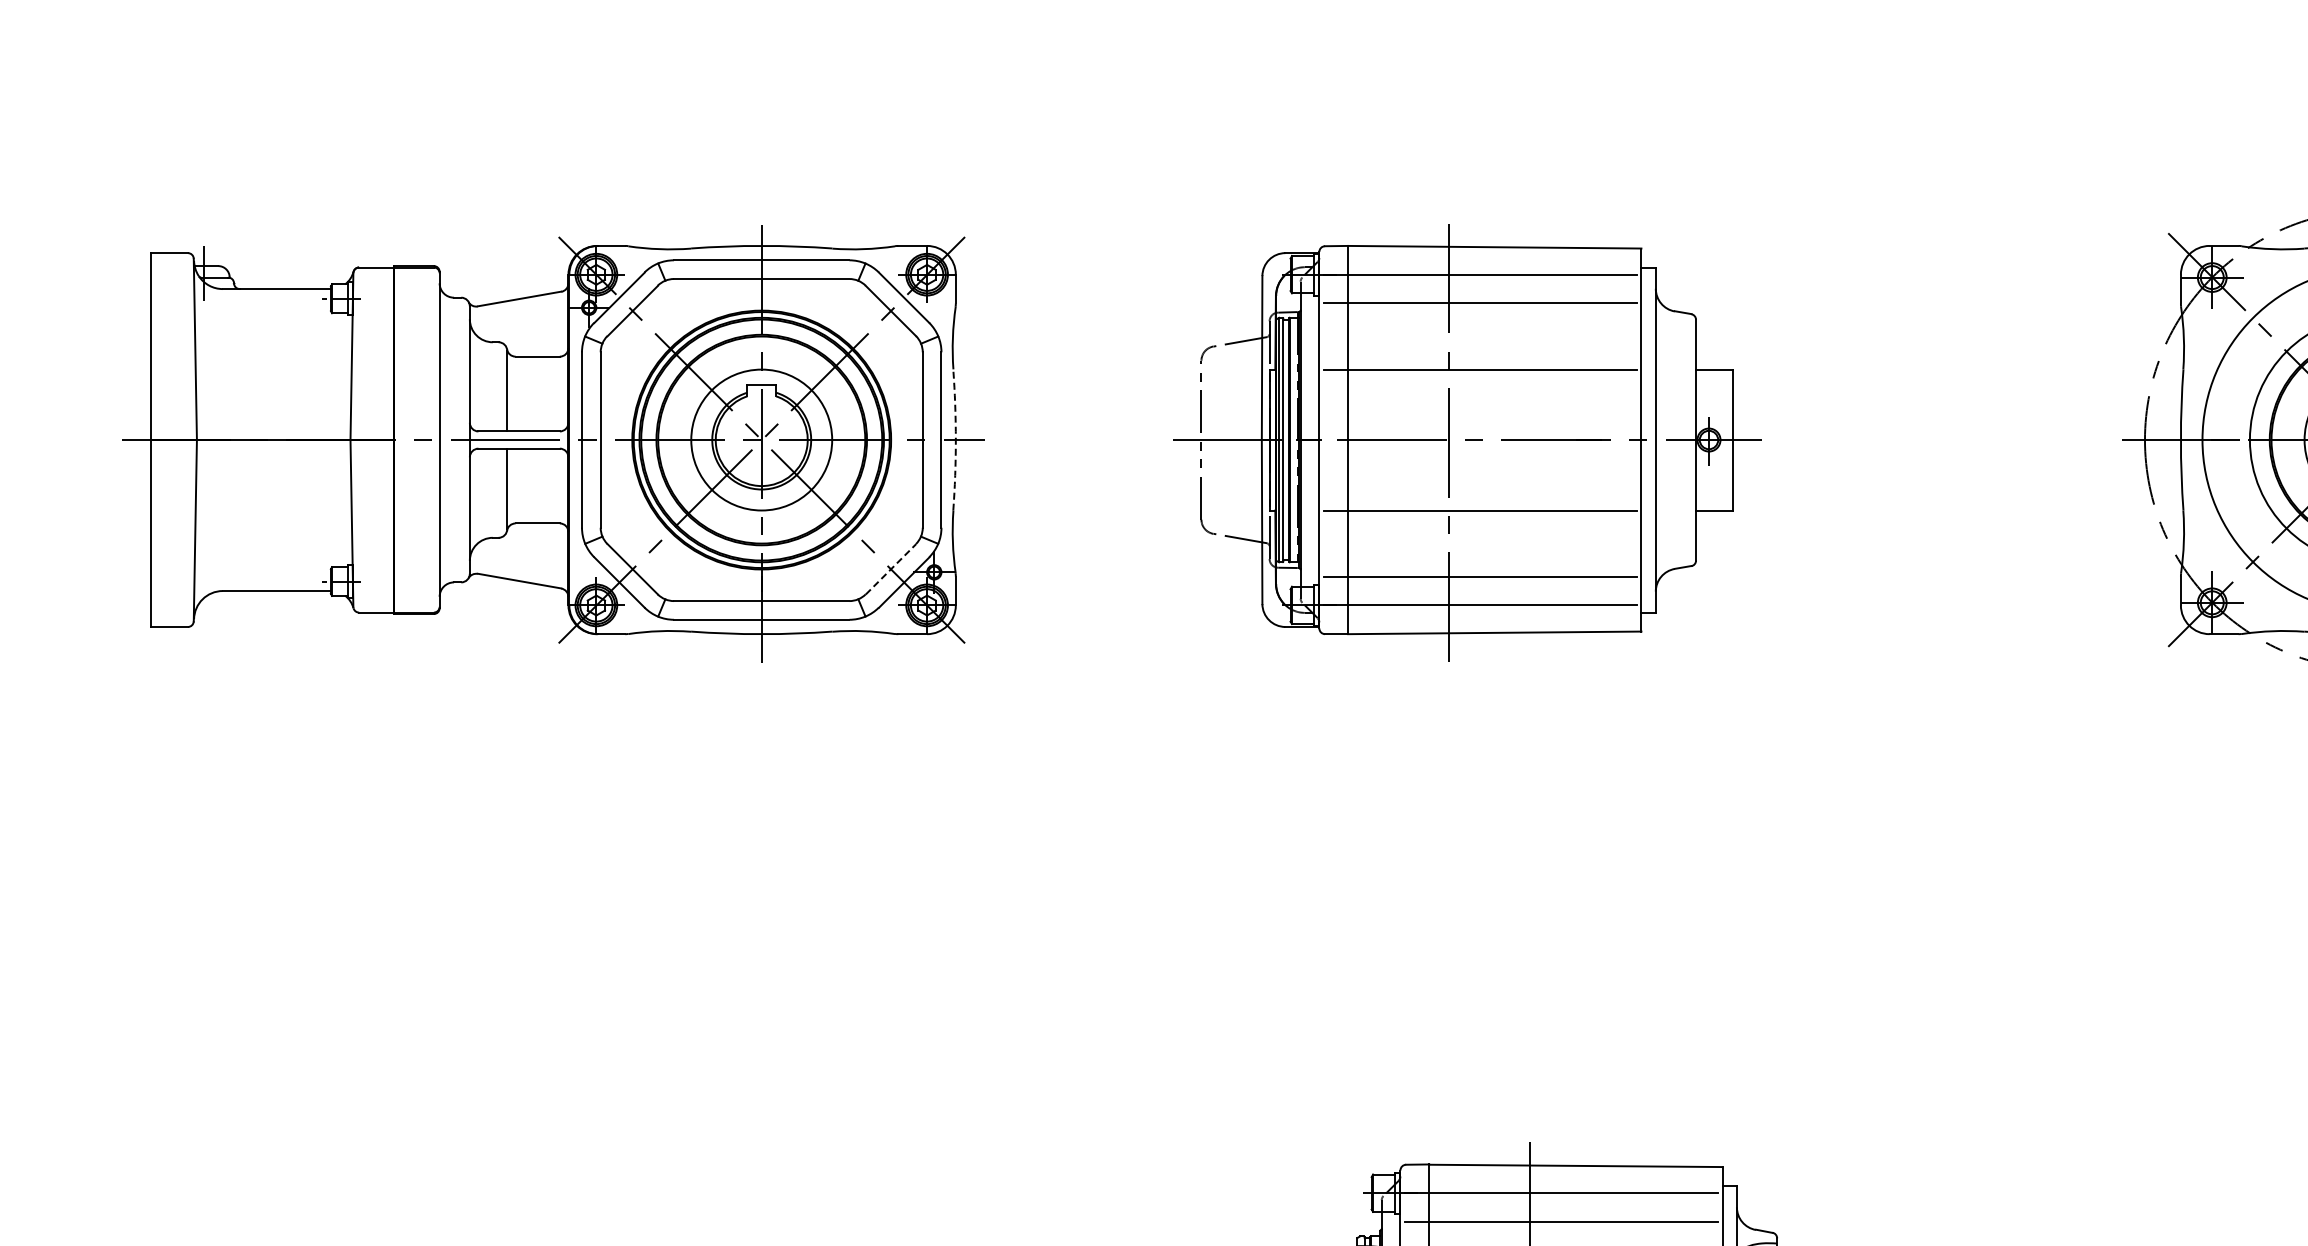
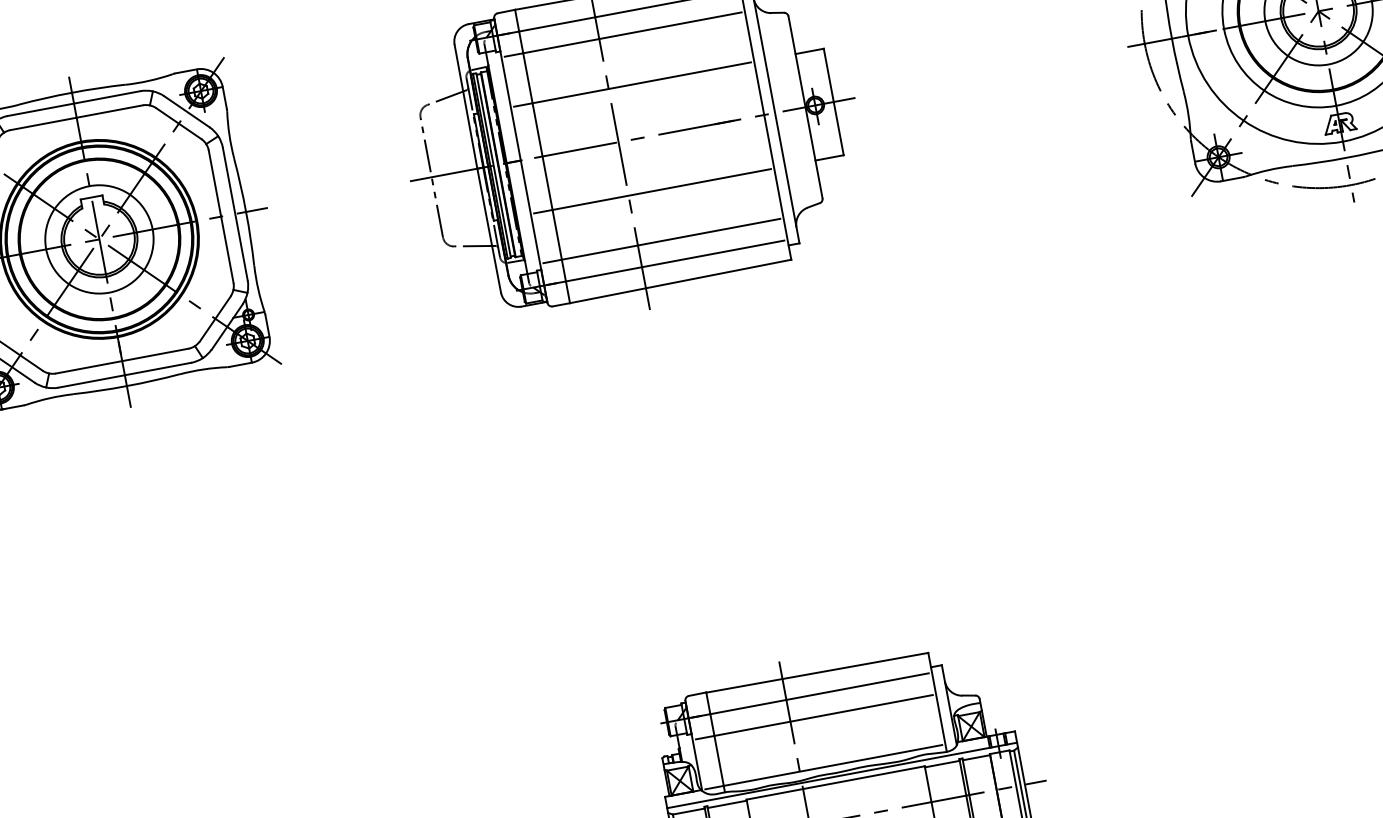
arc: (955, 440) -> (245, 212), dashed -> solid
line: (891, 569) -> (215, 318), dashed -> solid

